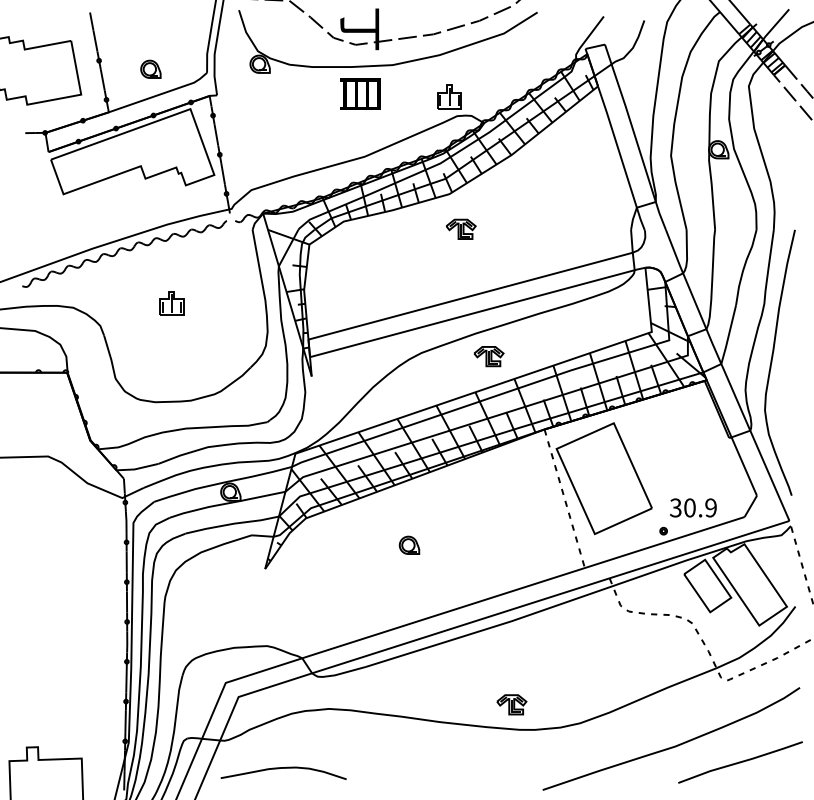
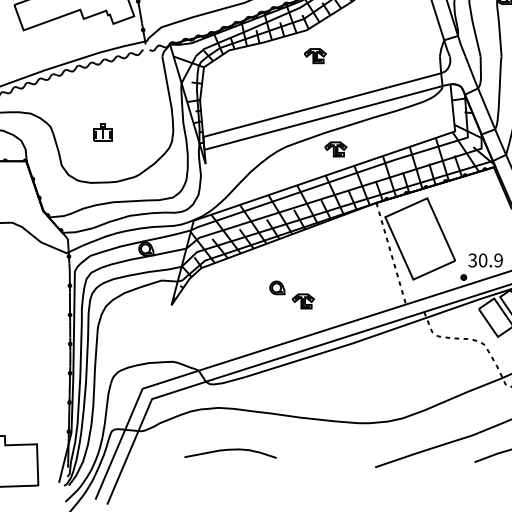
part: (171, 303) -> (102, 132), moved
part: (511, 704) -> (303, 301), moved
curve: (283, 768) -> (230, 450), moved

